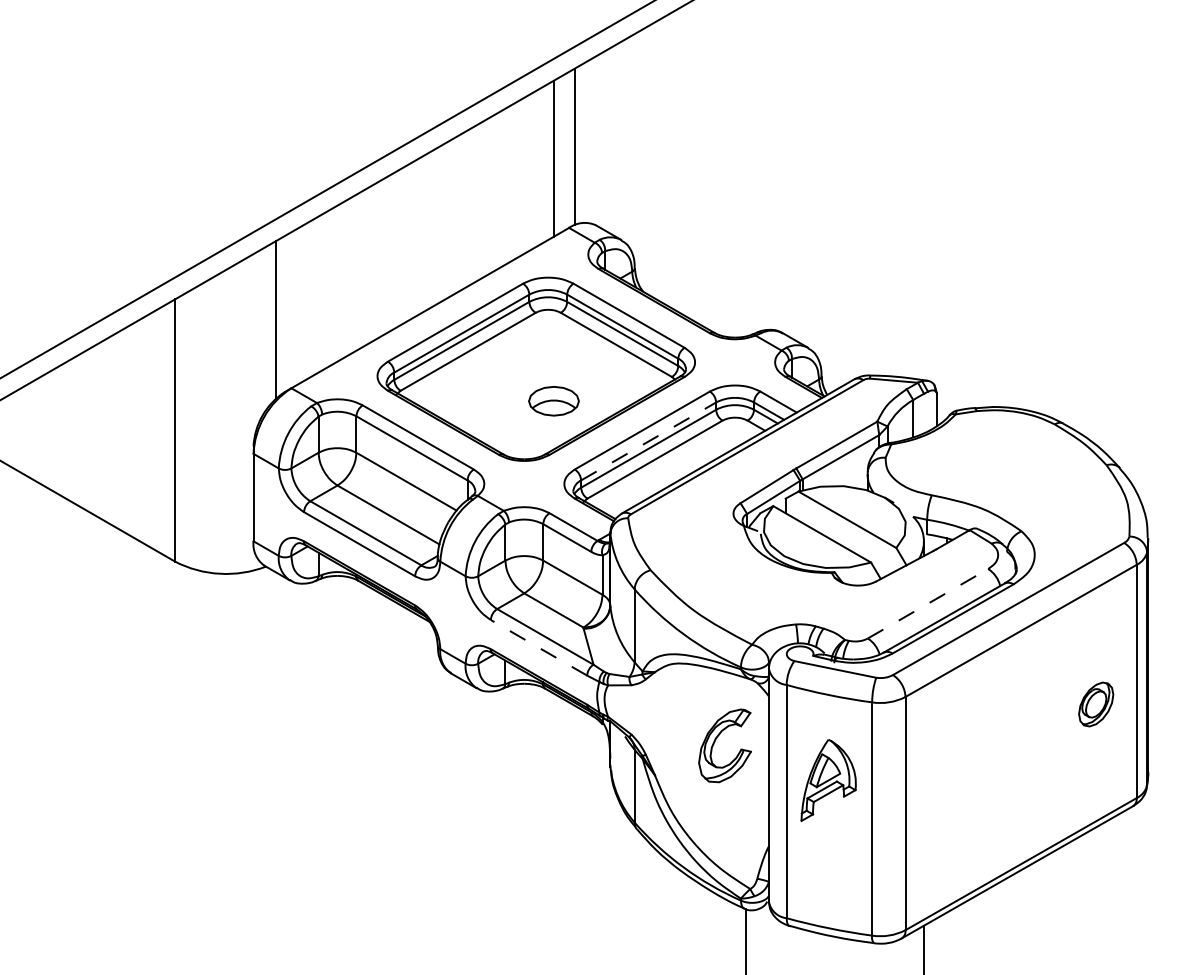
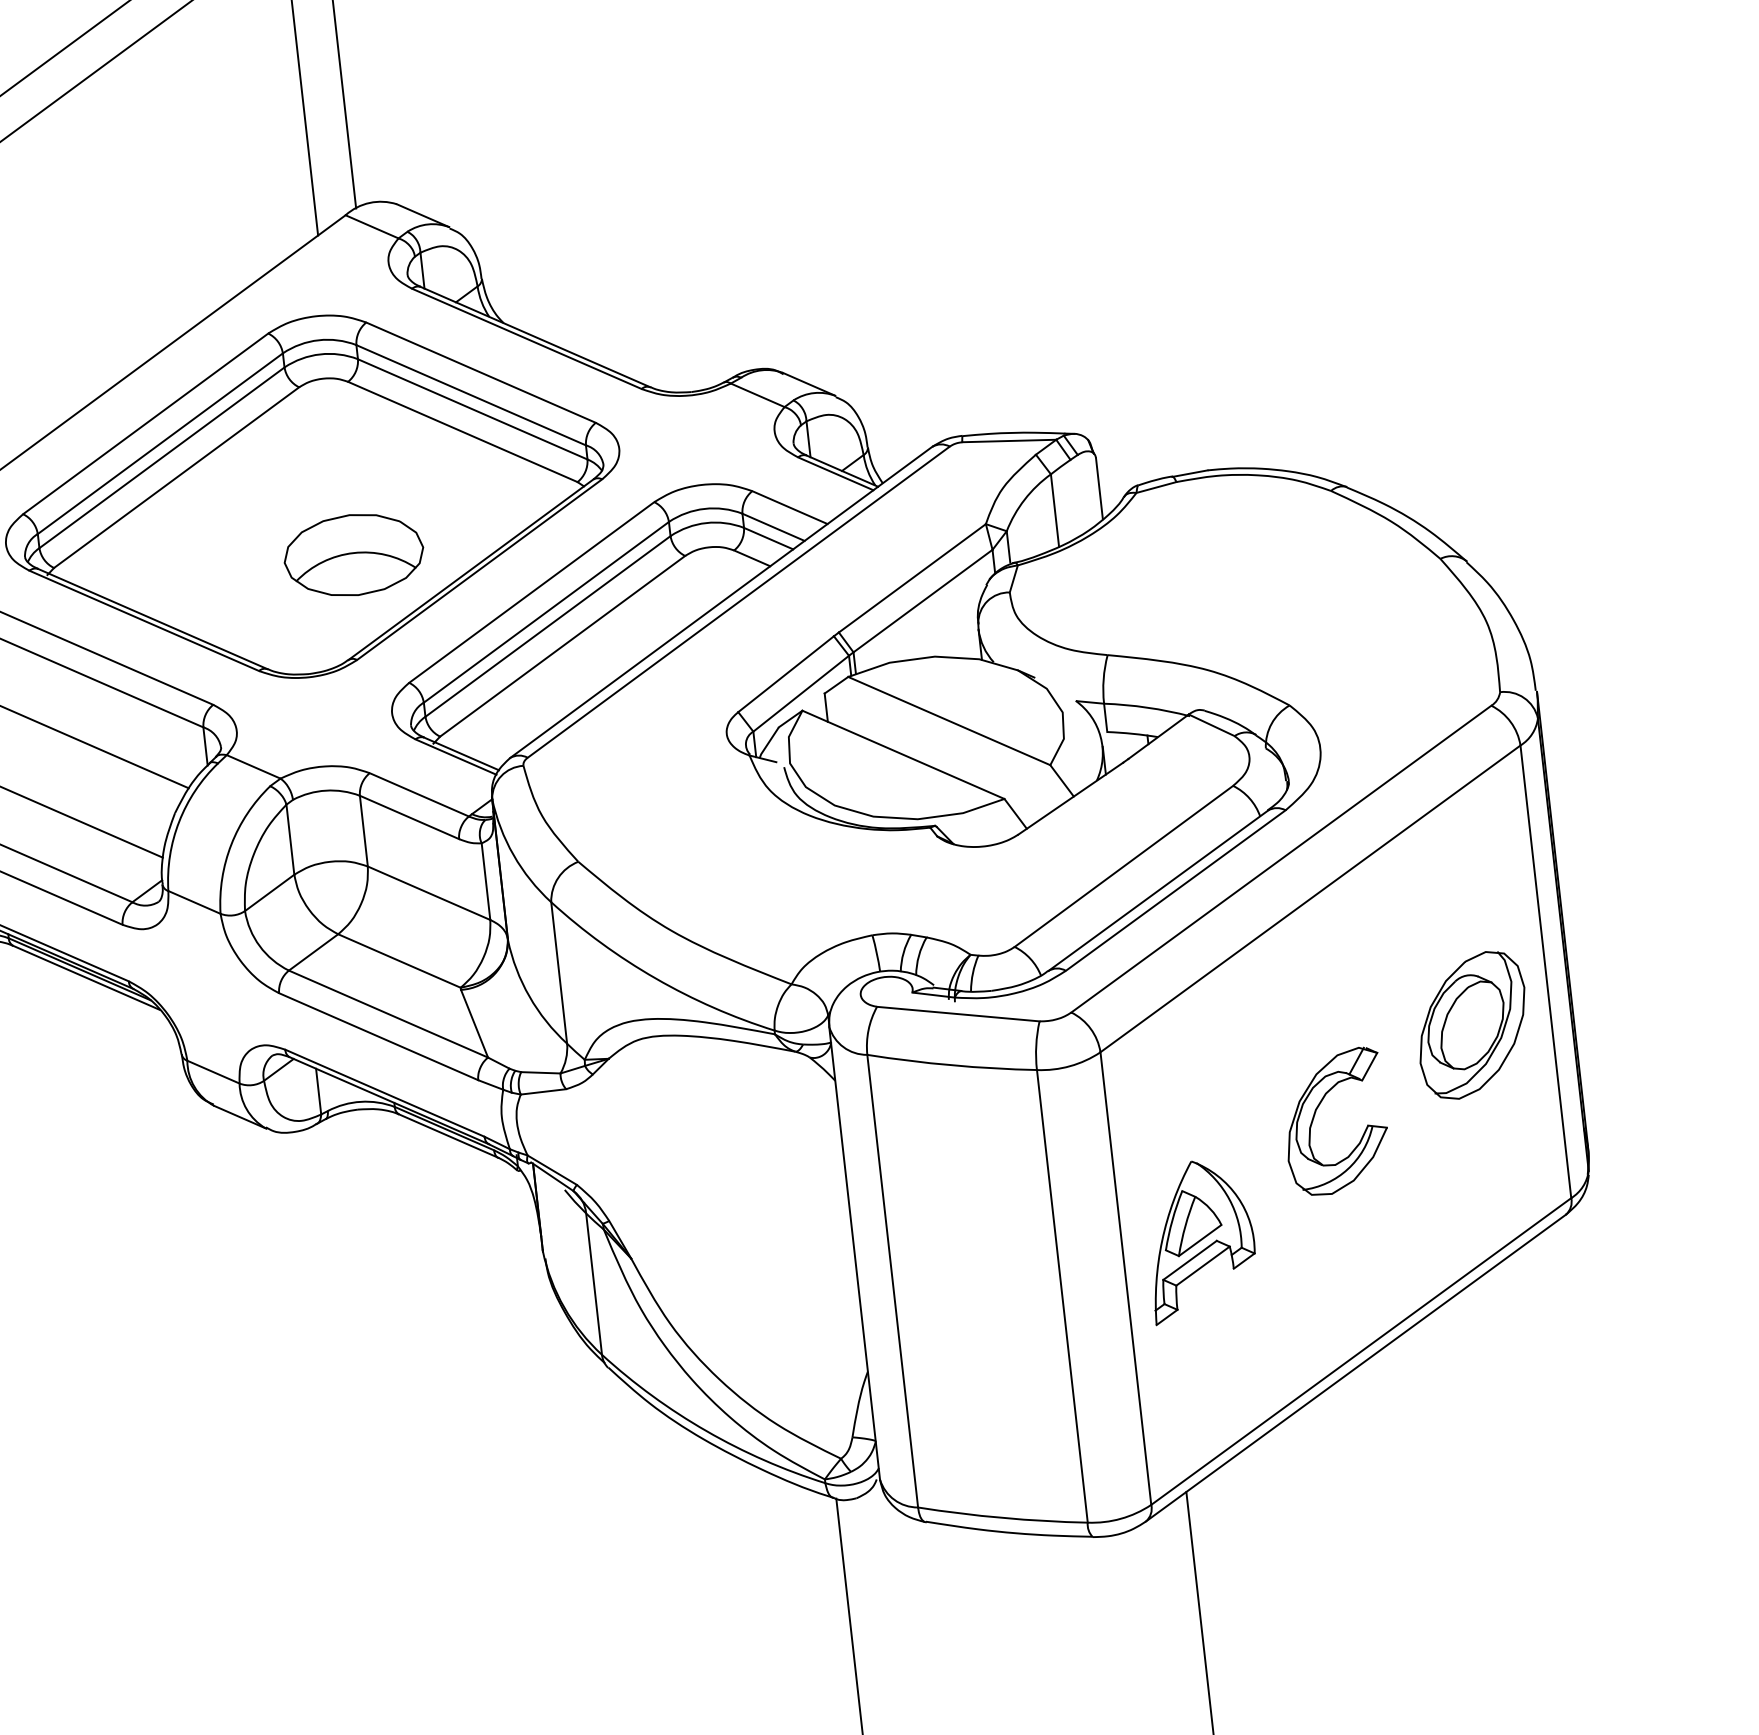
part: (553, 400) -> (352, 553), size x1.43
line: (648, 441) -> (546, 612), dashed -> solid
line: (928, 603) -> (1124, 865), dashed -> solid
line: (539, 647) -> (379, 1035), dashed -> solid
part: (1095, 704) -> (1470, 1025), size x1.67
part: (715, 742) -> (1316, 1117), moved
part: (828, 780) -> (1200, 1240), moved

